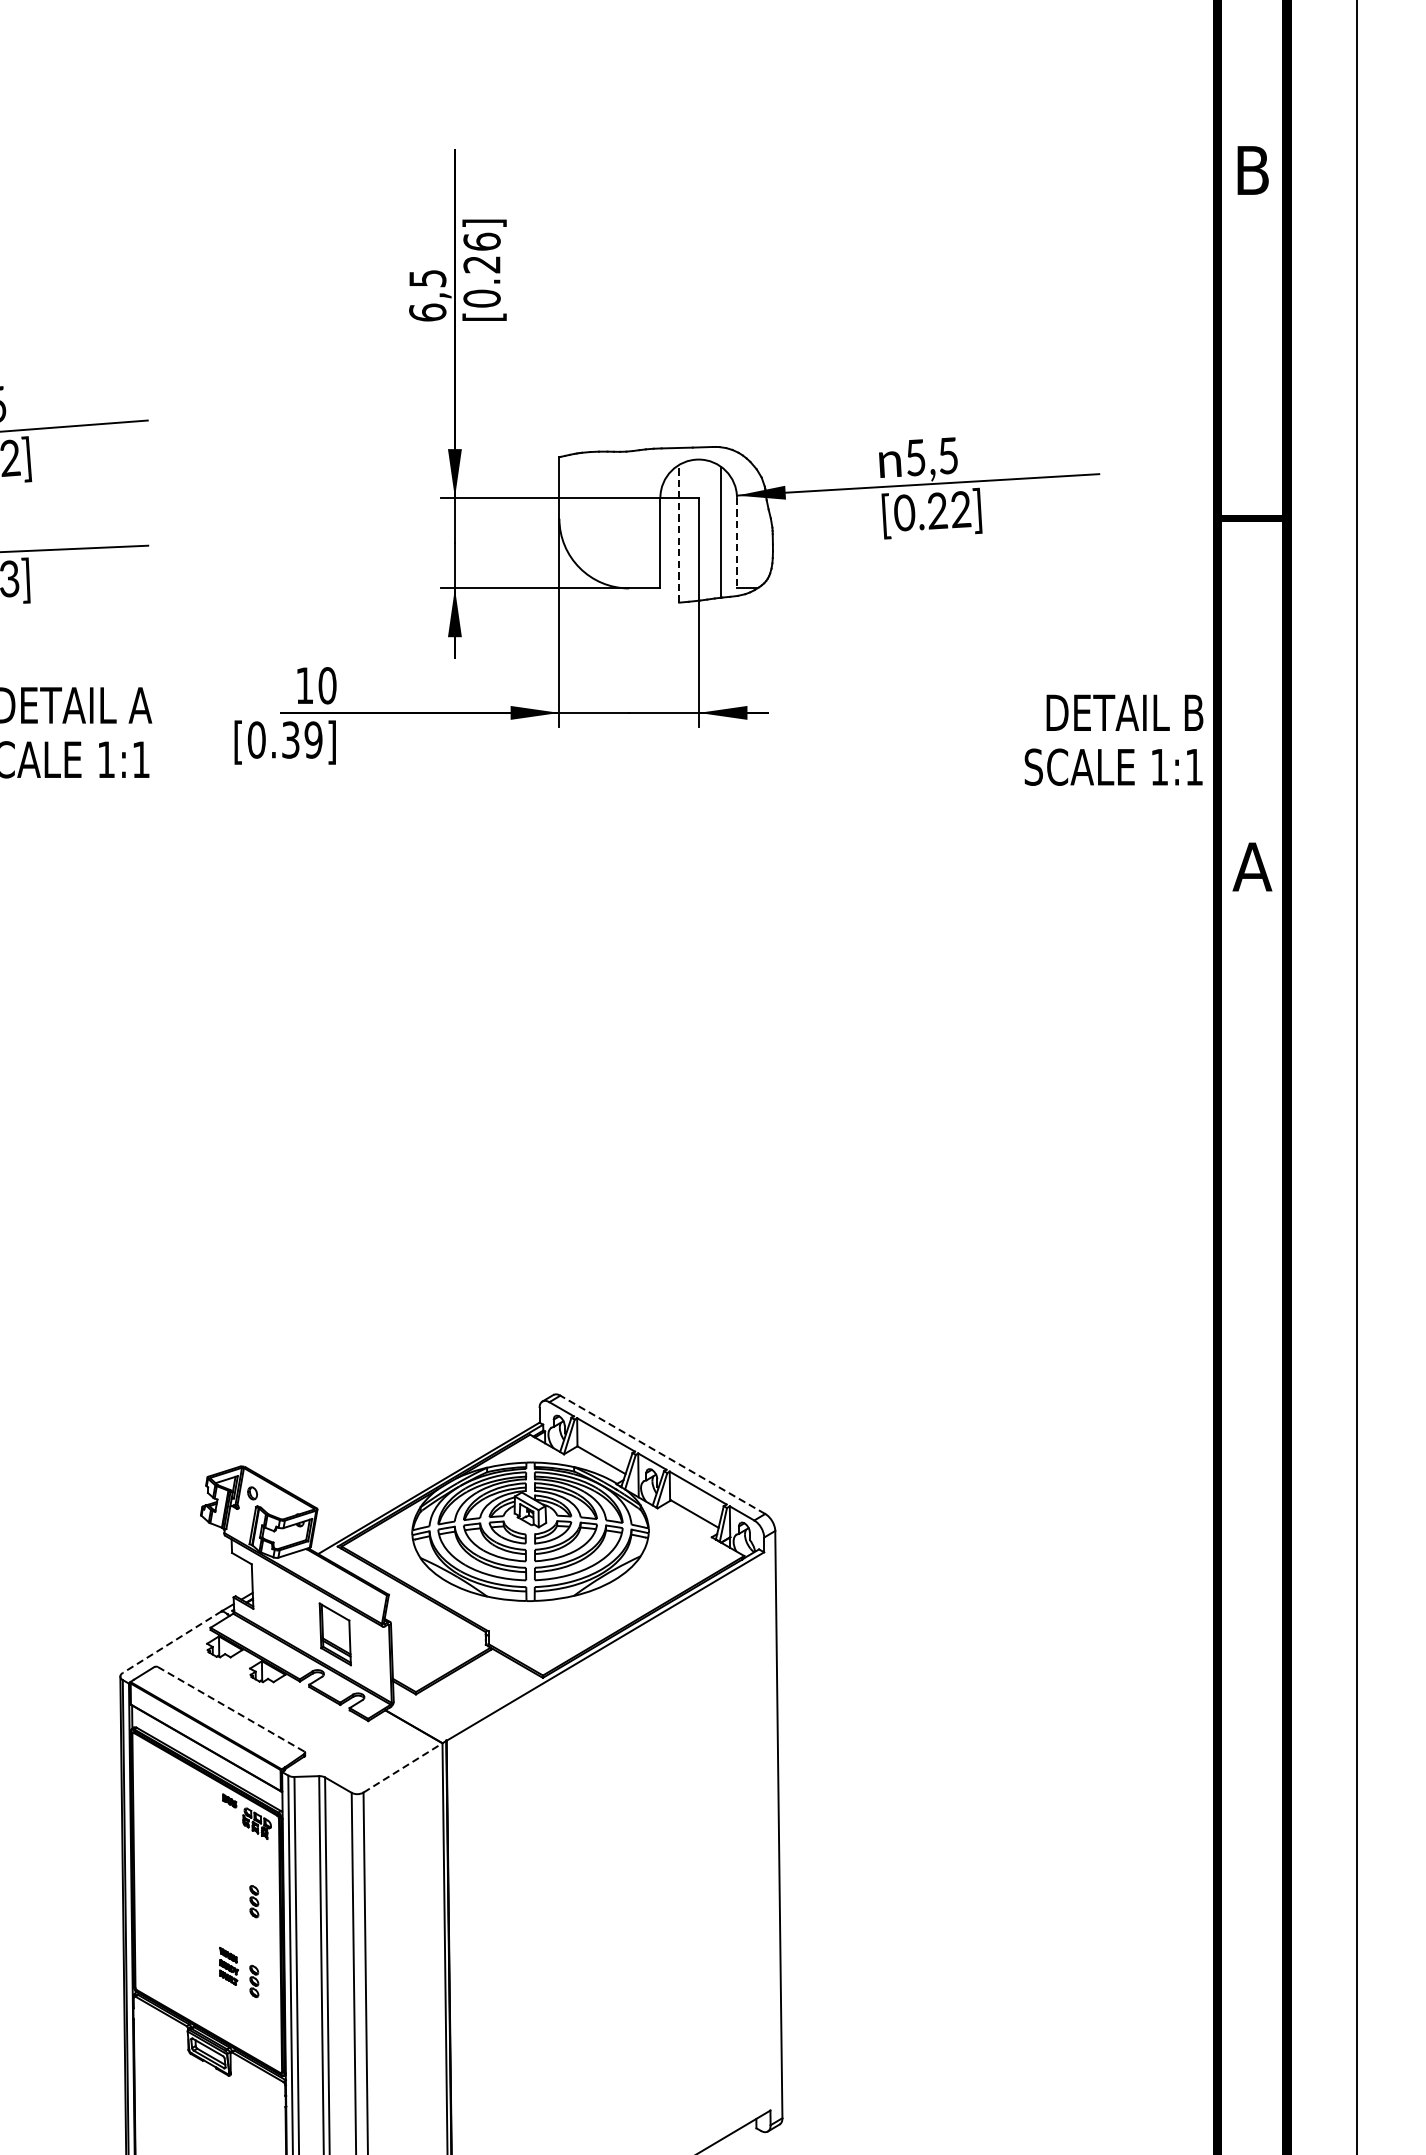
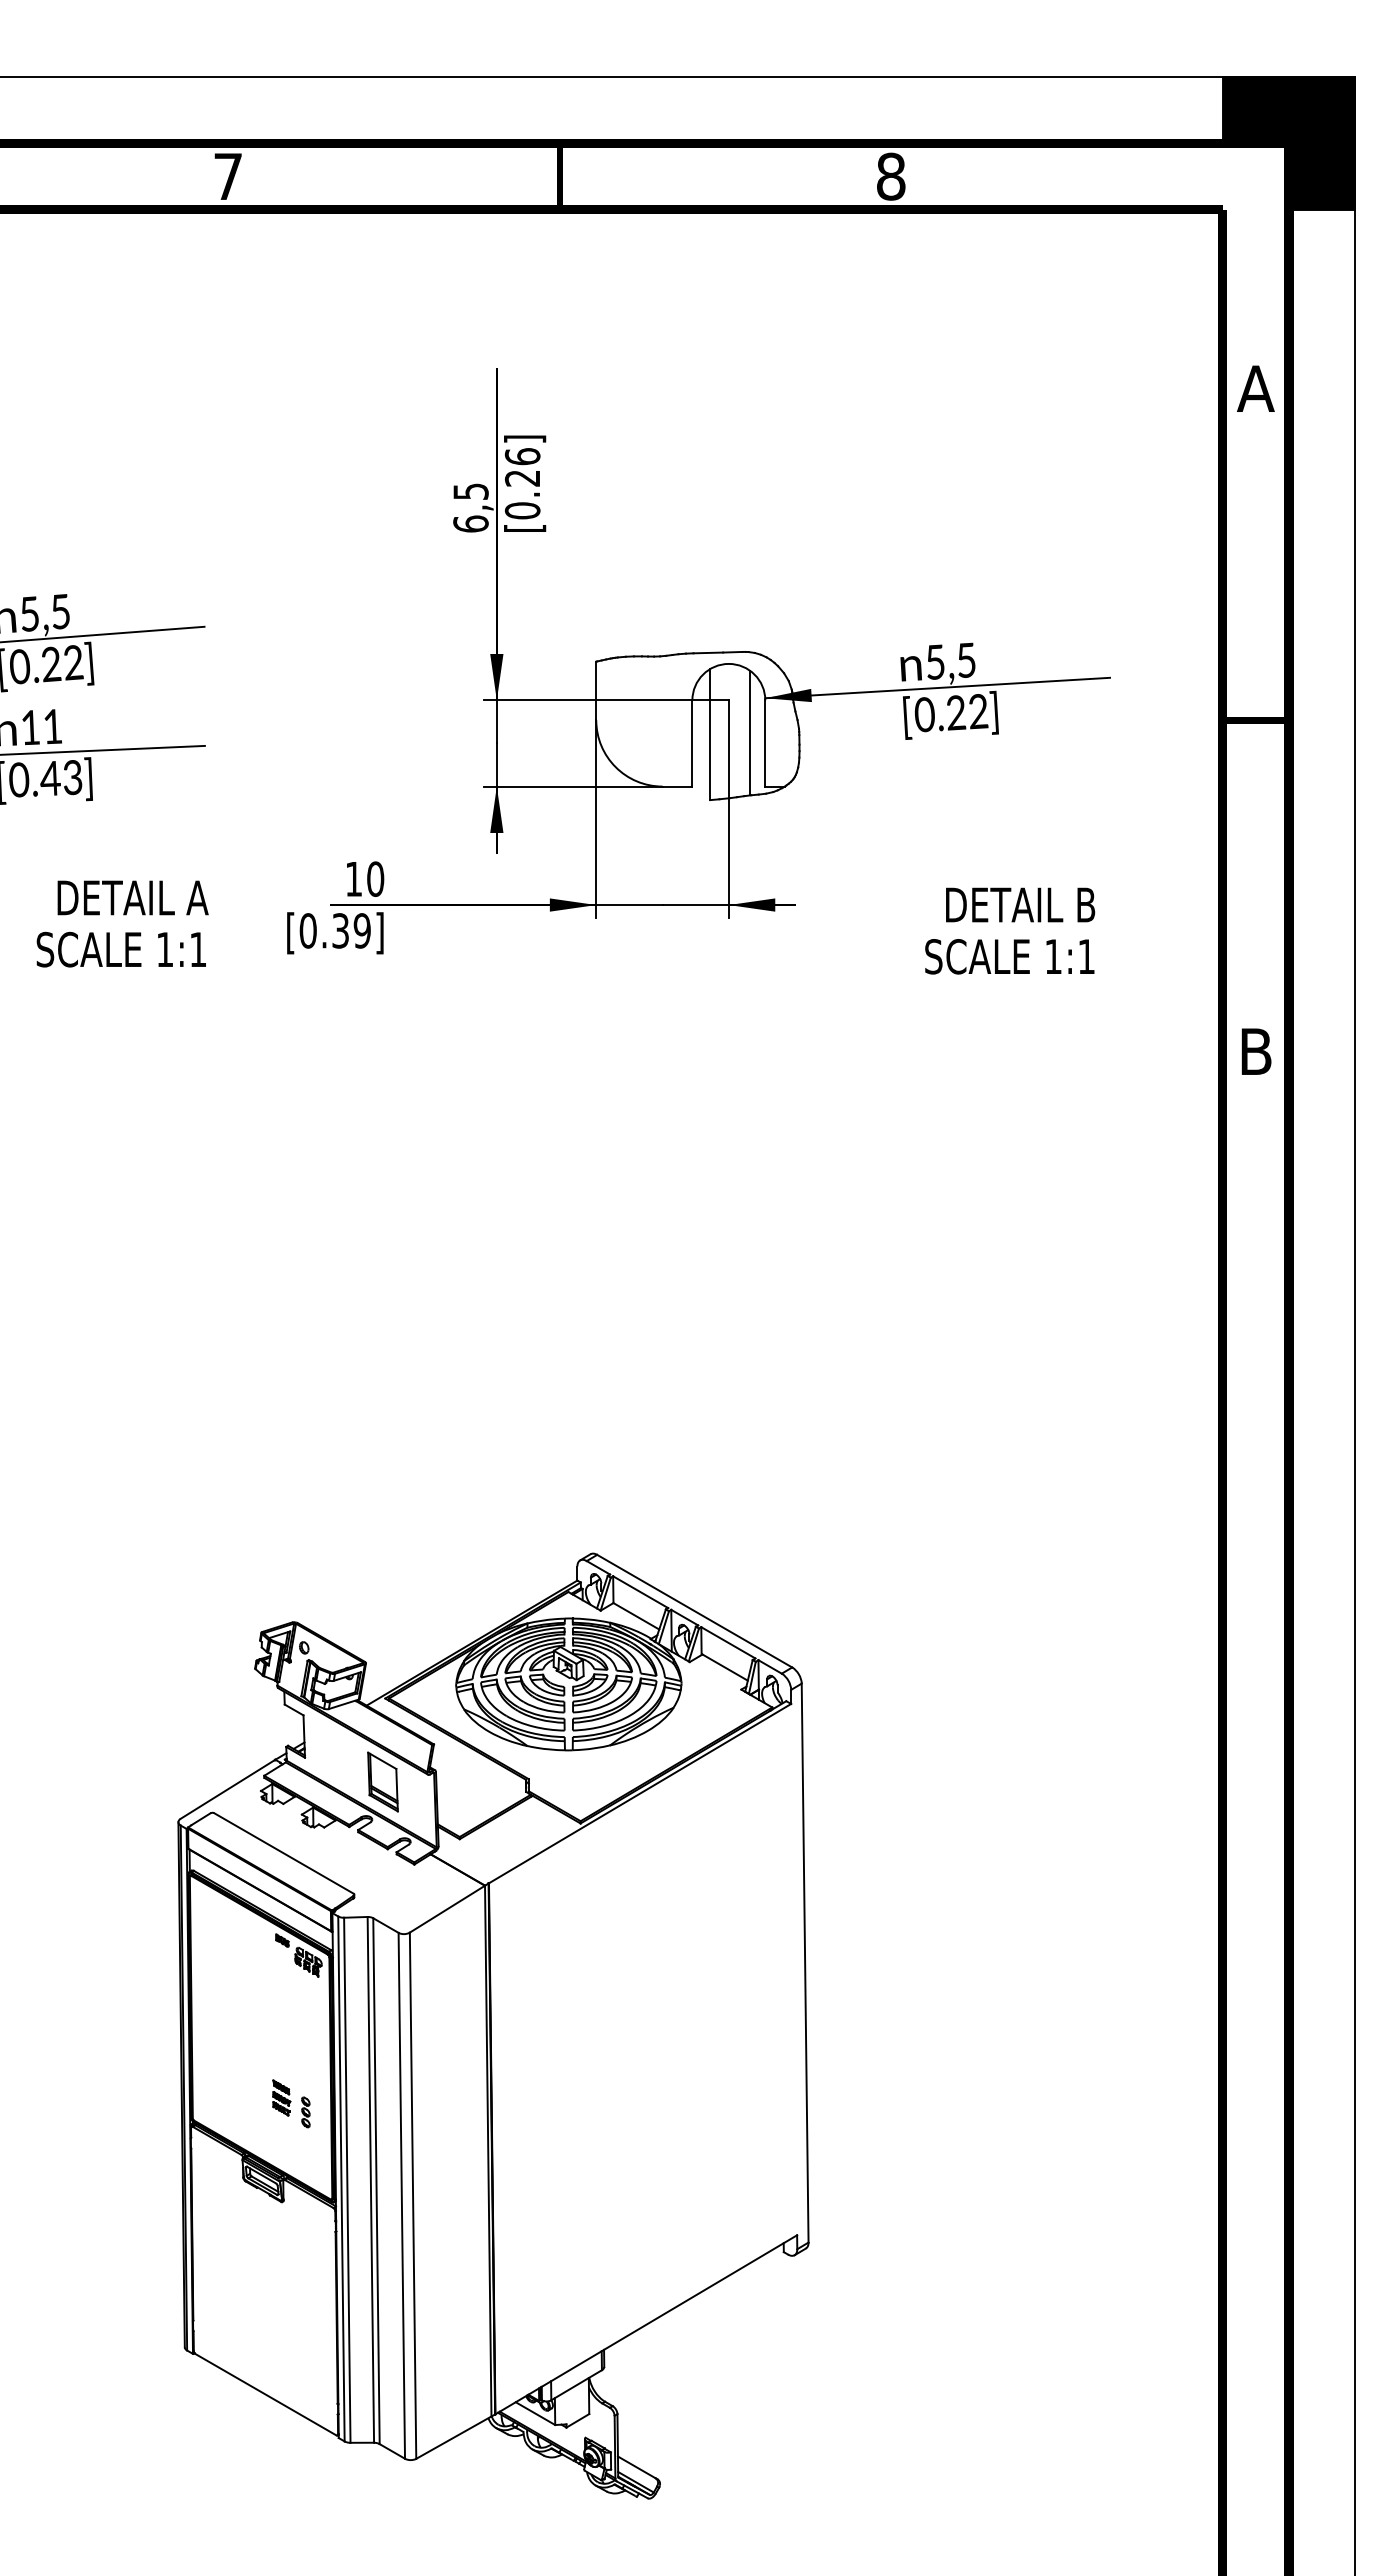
text: (1252, 170) -> (1255, 388), B -> A
line: (679, 533) -> (710, 734), dashed -> solid
line: (737, 543) -> (765, 743), dashed -> solid
text: (1114, 739) -> (1010, 930), moved
text: (1252, 866) -> (1255, 1051), A -> B
line: (662, 1455) -> (694, 1611), dashed -> solid
line: (171, 1642) -> (227, 1789), dashed -> solid
line: (230, 1709) -> (283, 1853), dashed -> solid
line: (403, 1767) -> (447, 1908), dashed -> solid
part: (253, 1901) -> (305, 2036), removed

